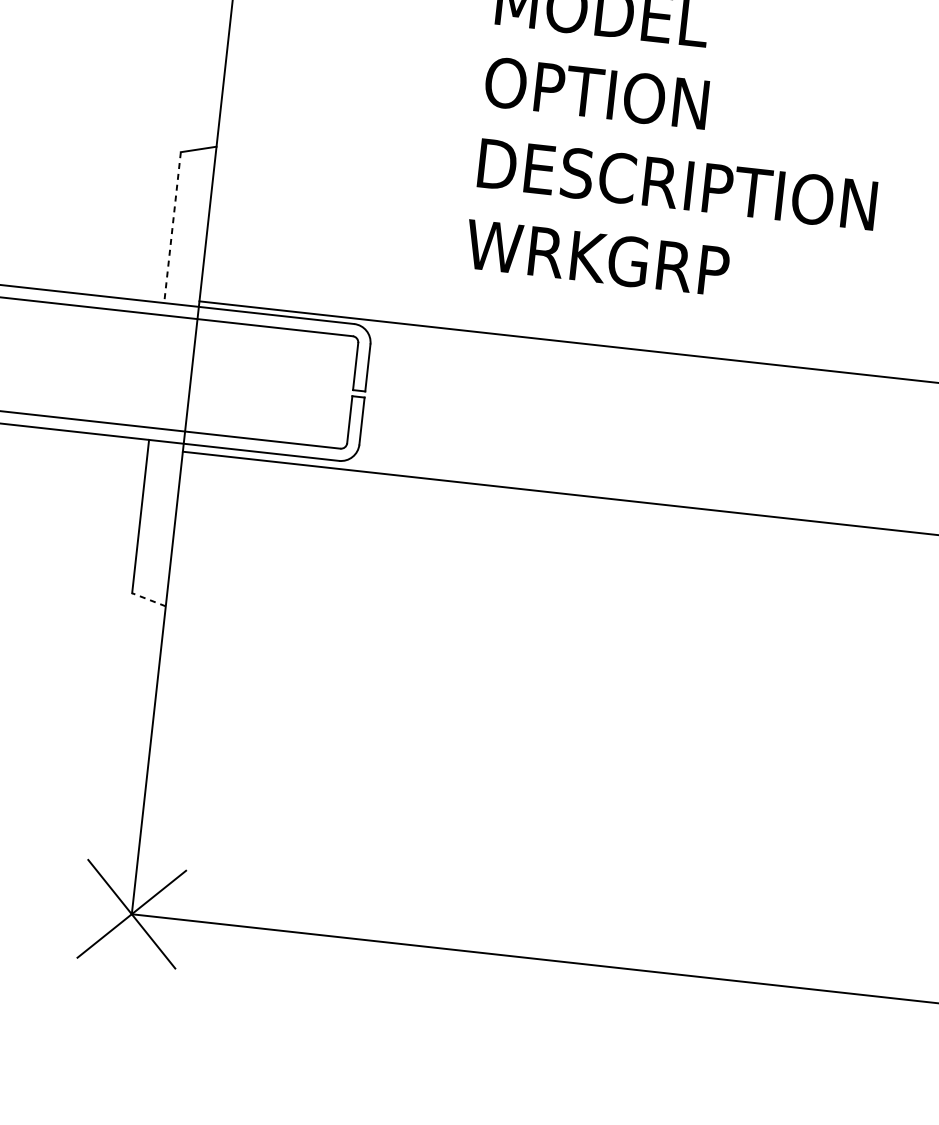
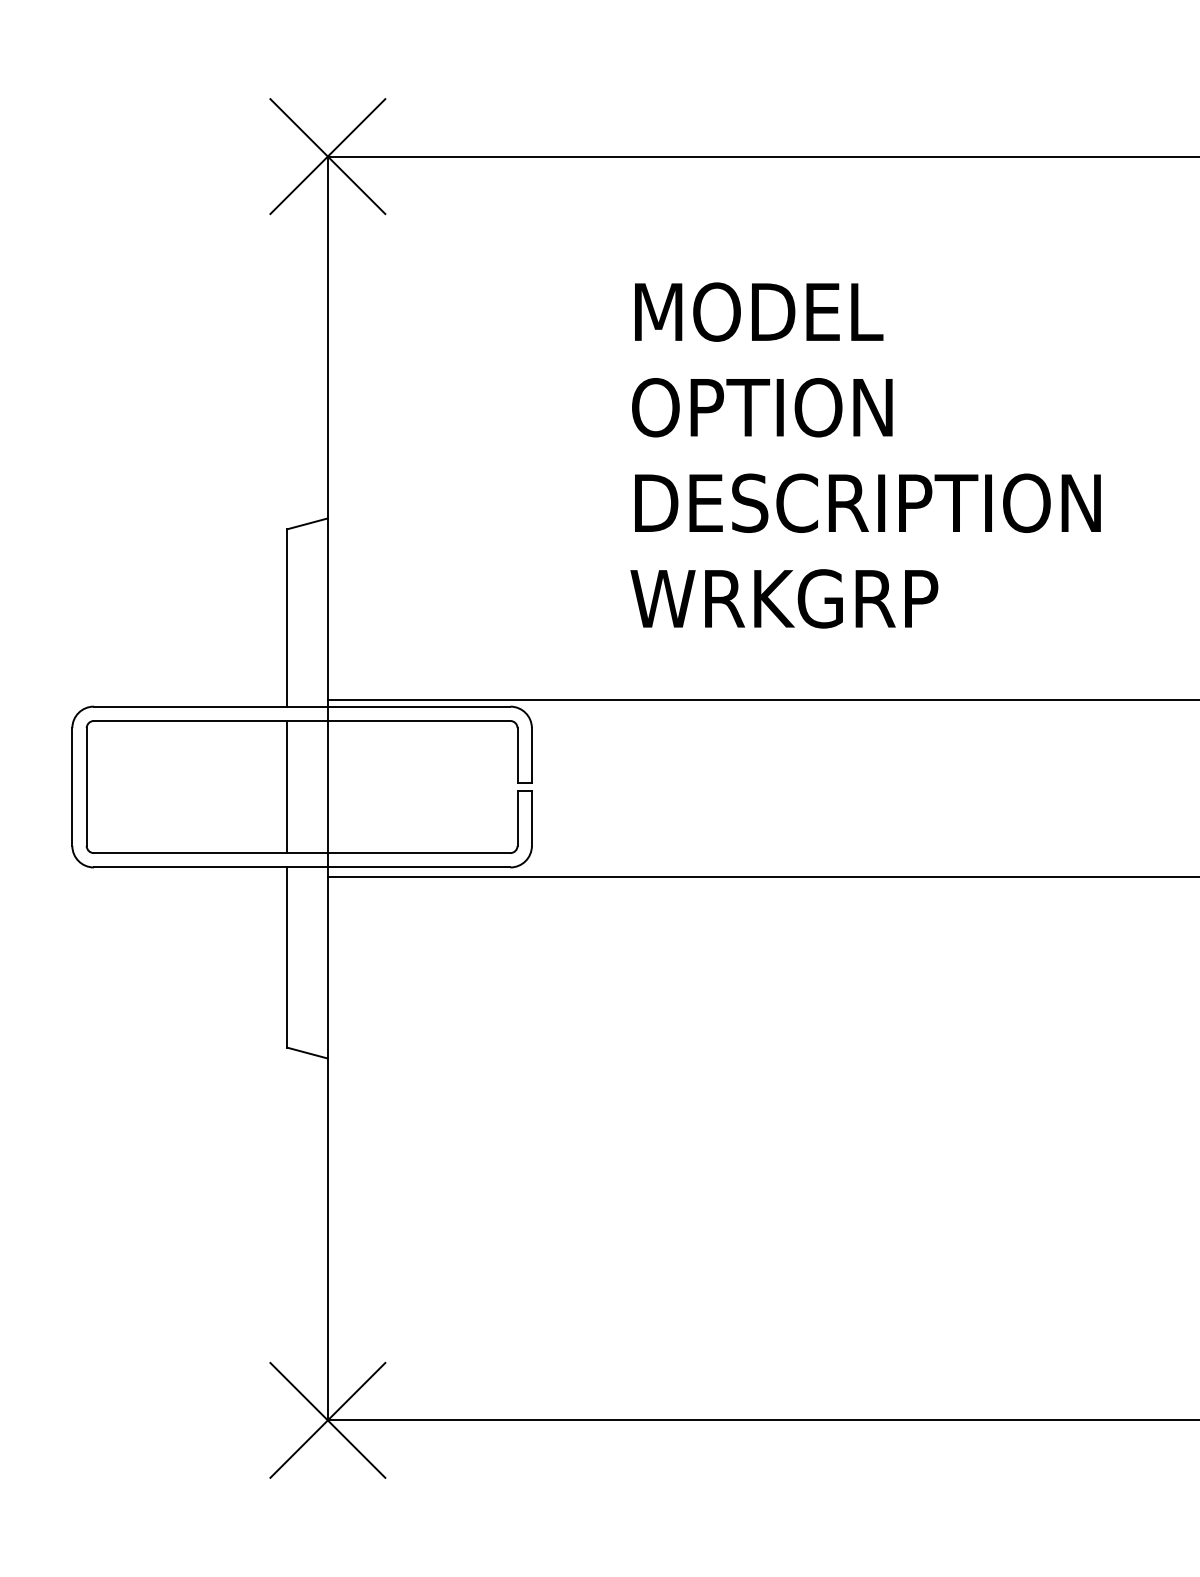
line: (172, 227) -> (287, 617), dashed -> solid
line: (156, 371) -> (287, 787), added
line: (149, 599) -> (307, 1052), dashed -> solid

